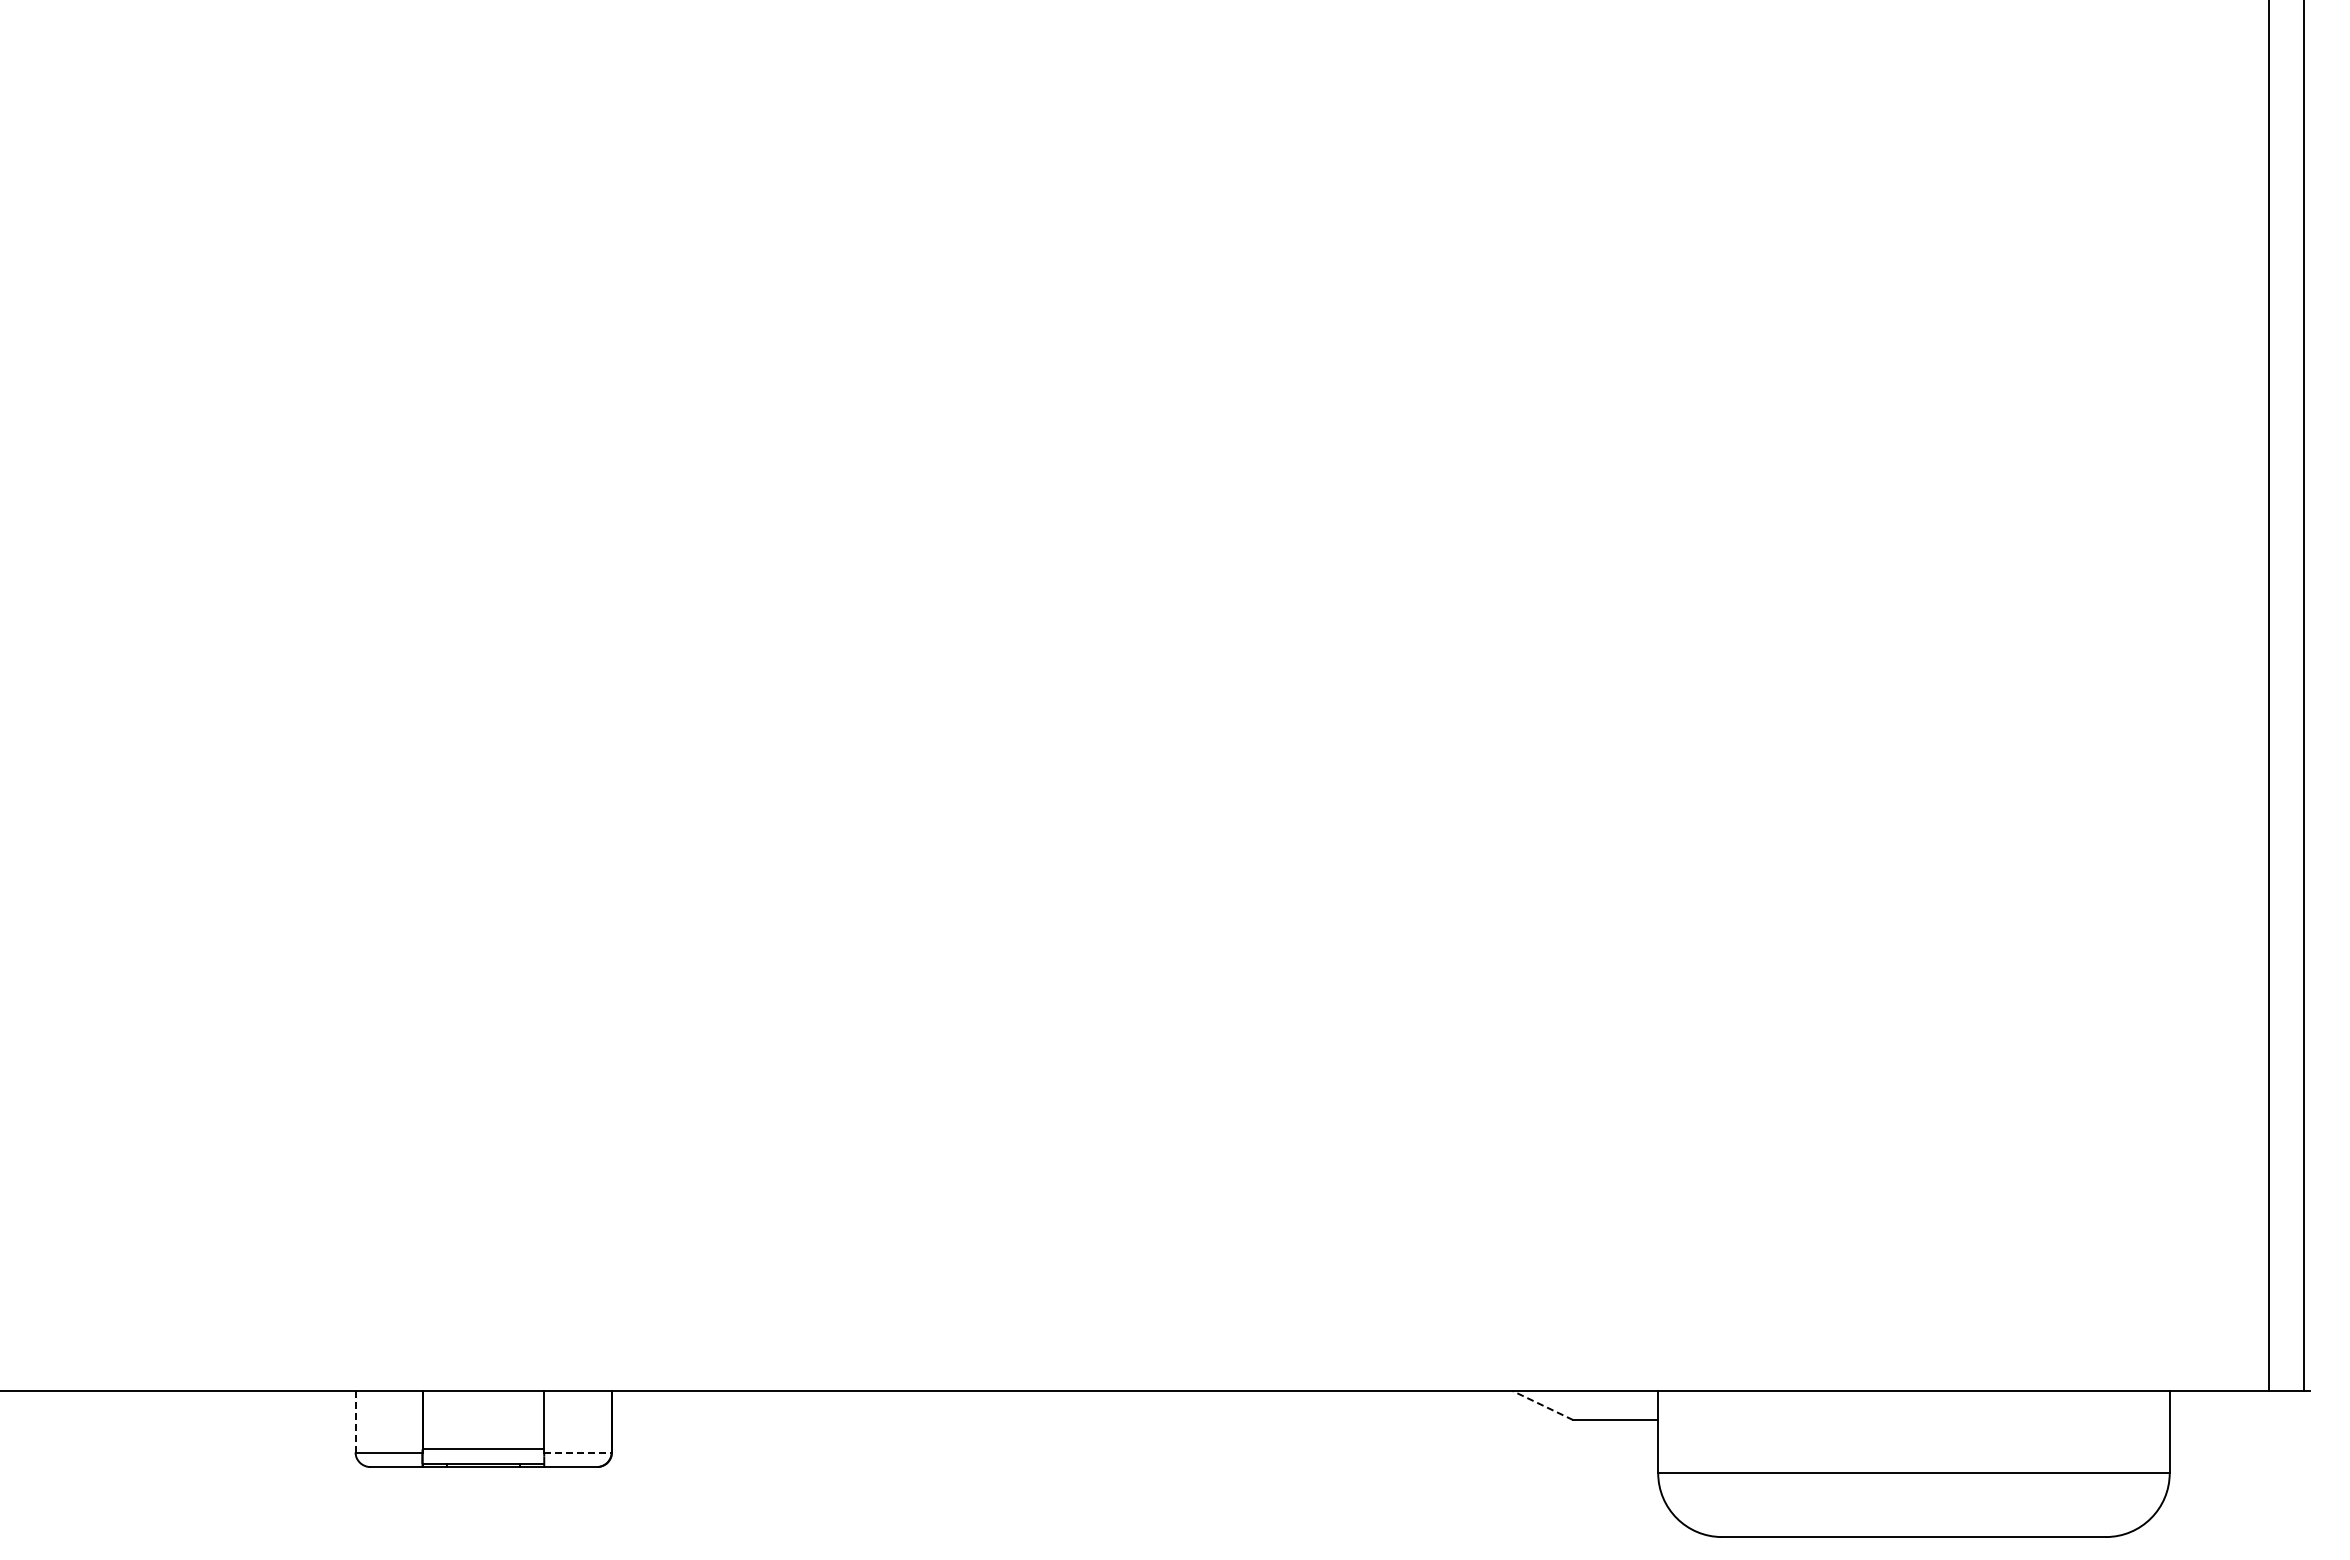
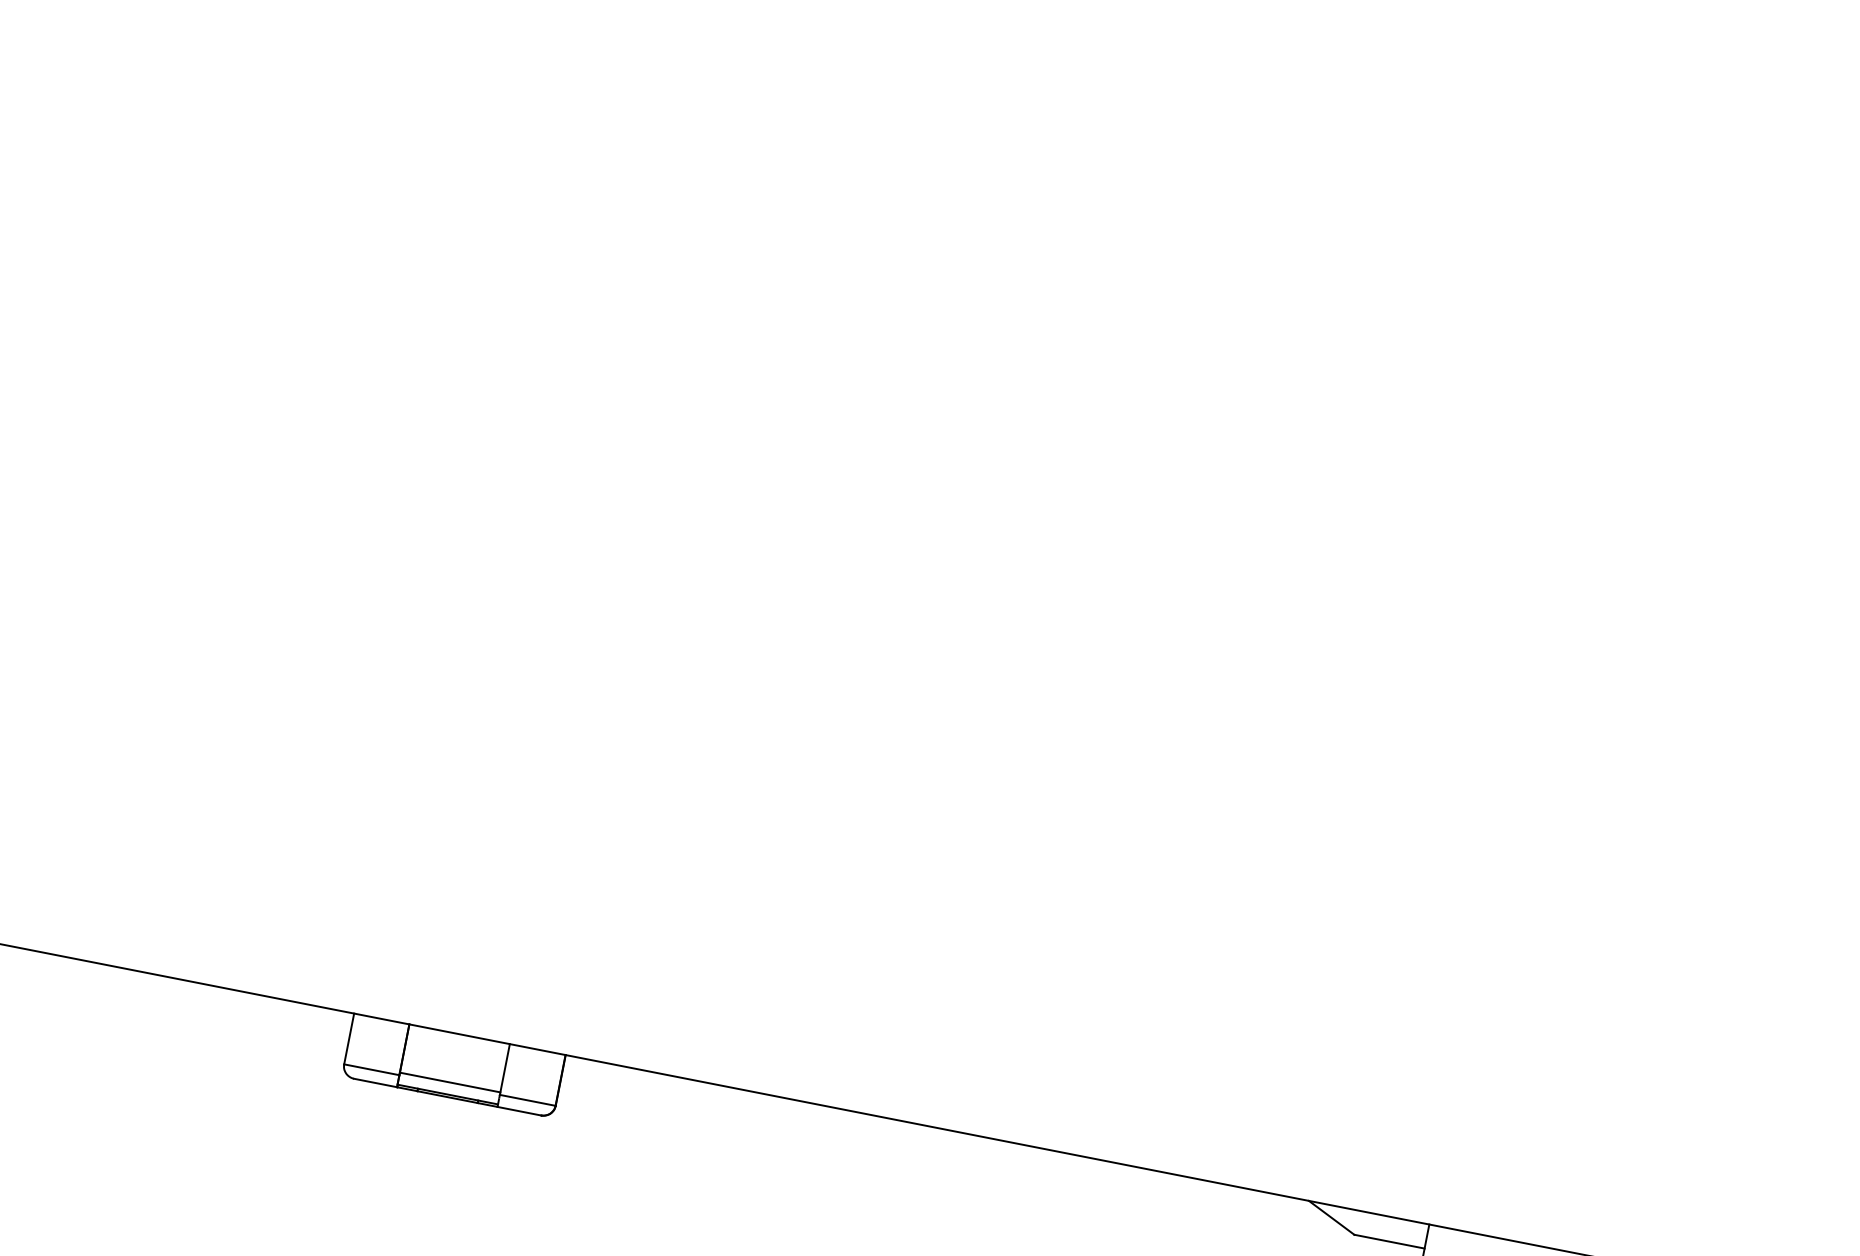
line: (1542, 1405) -> (1331, 1217), dashed -> solid
line: (355, 1421) -> (349, 1038), dashed -> solid
line: (577, 1452) -> (527, 1100), dashed -> solid

